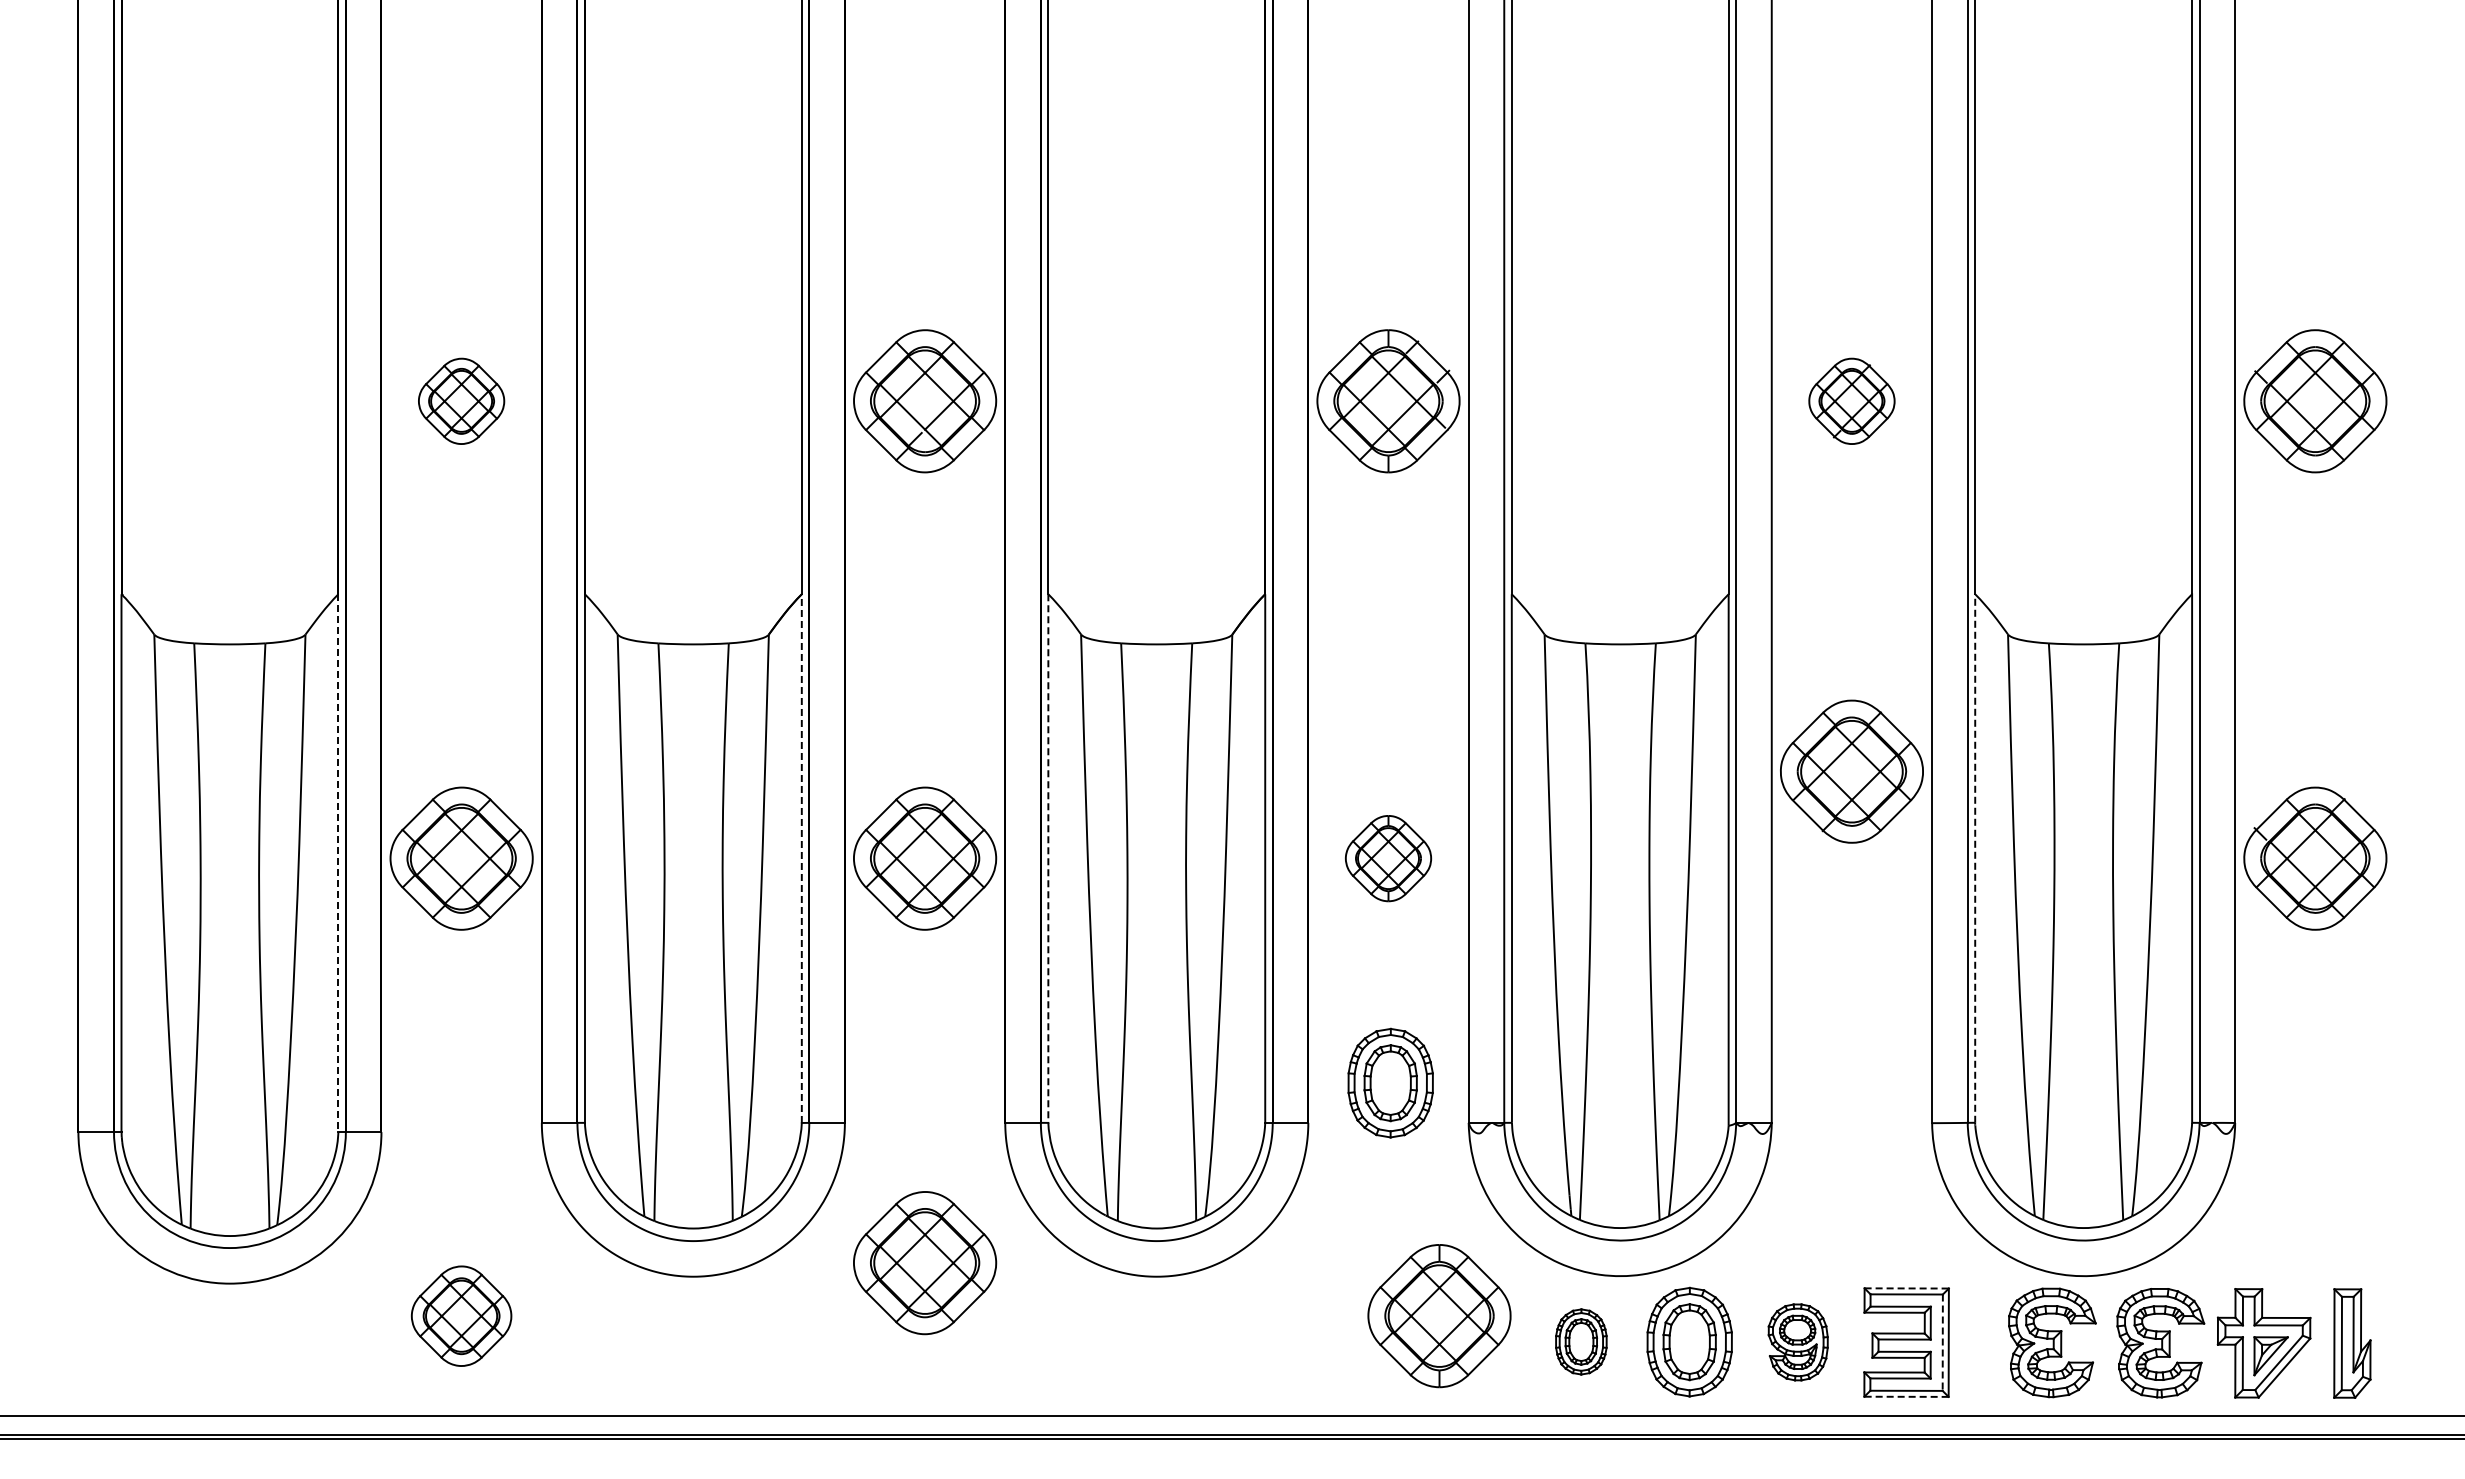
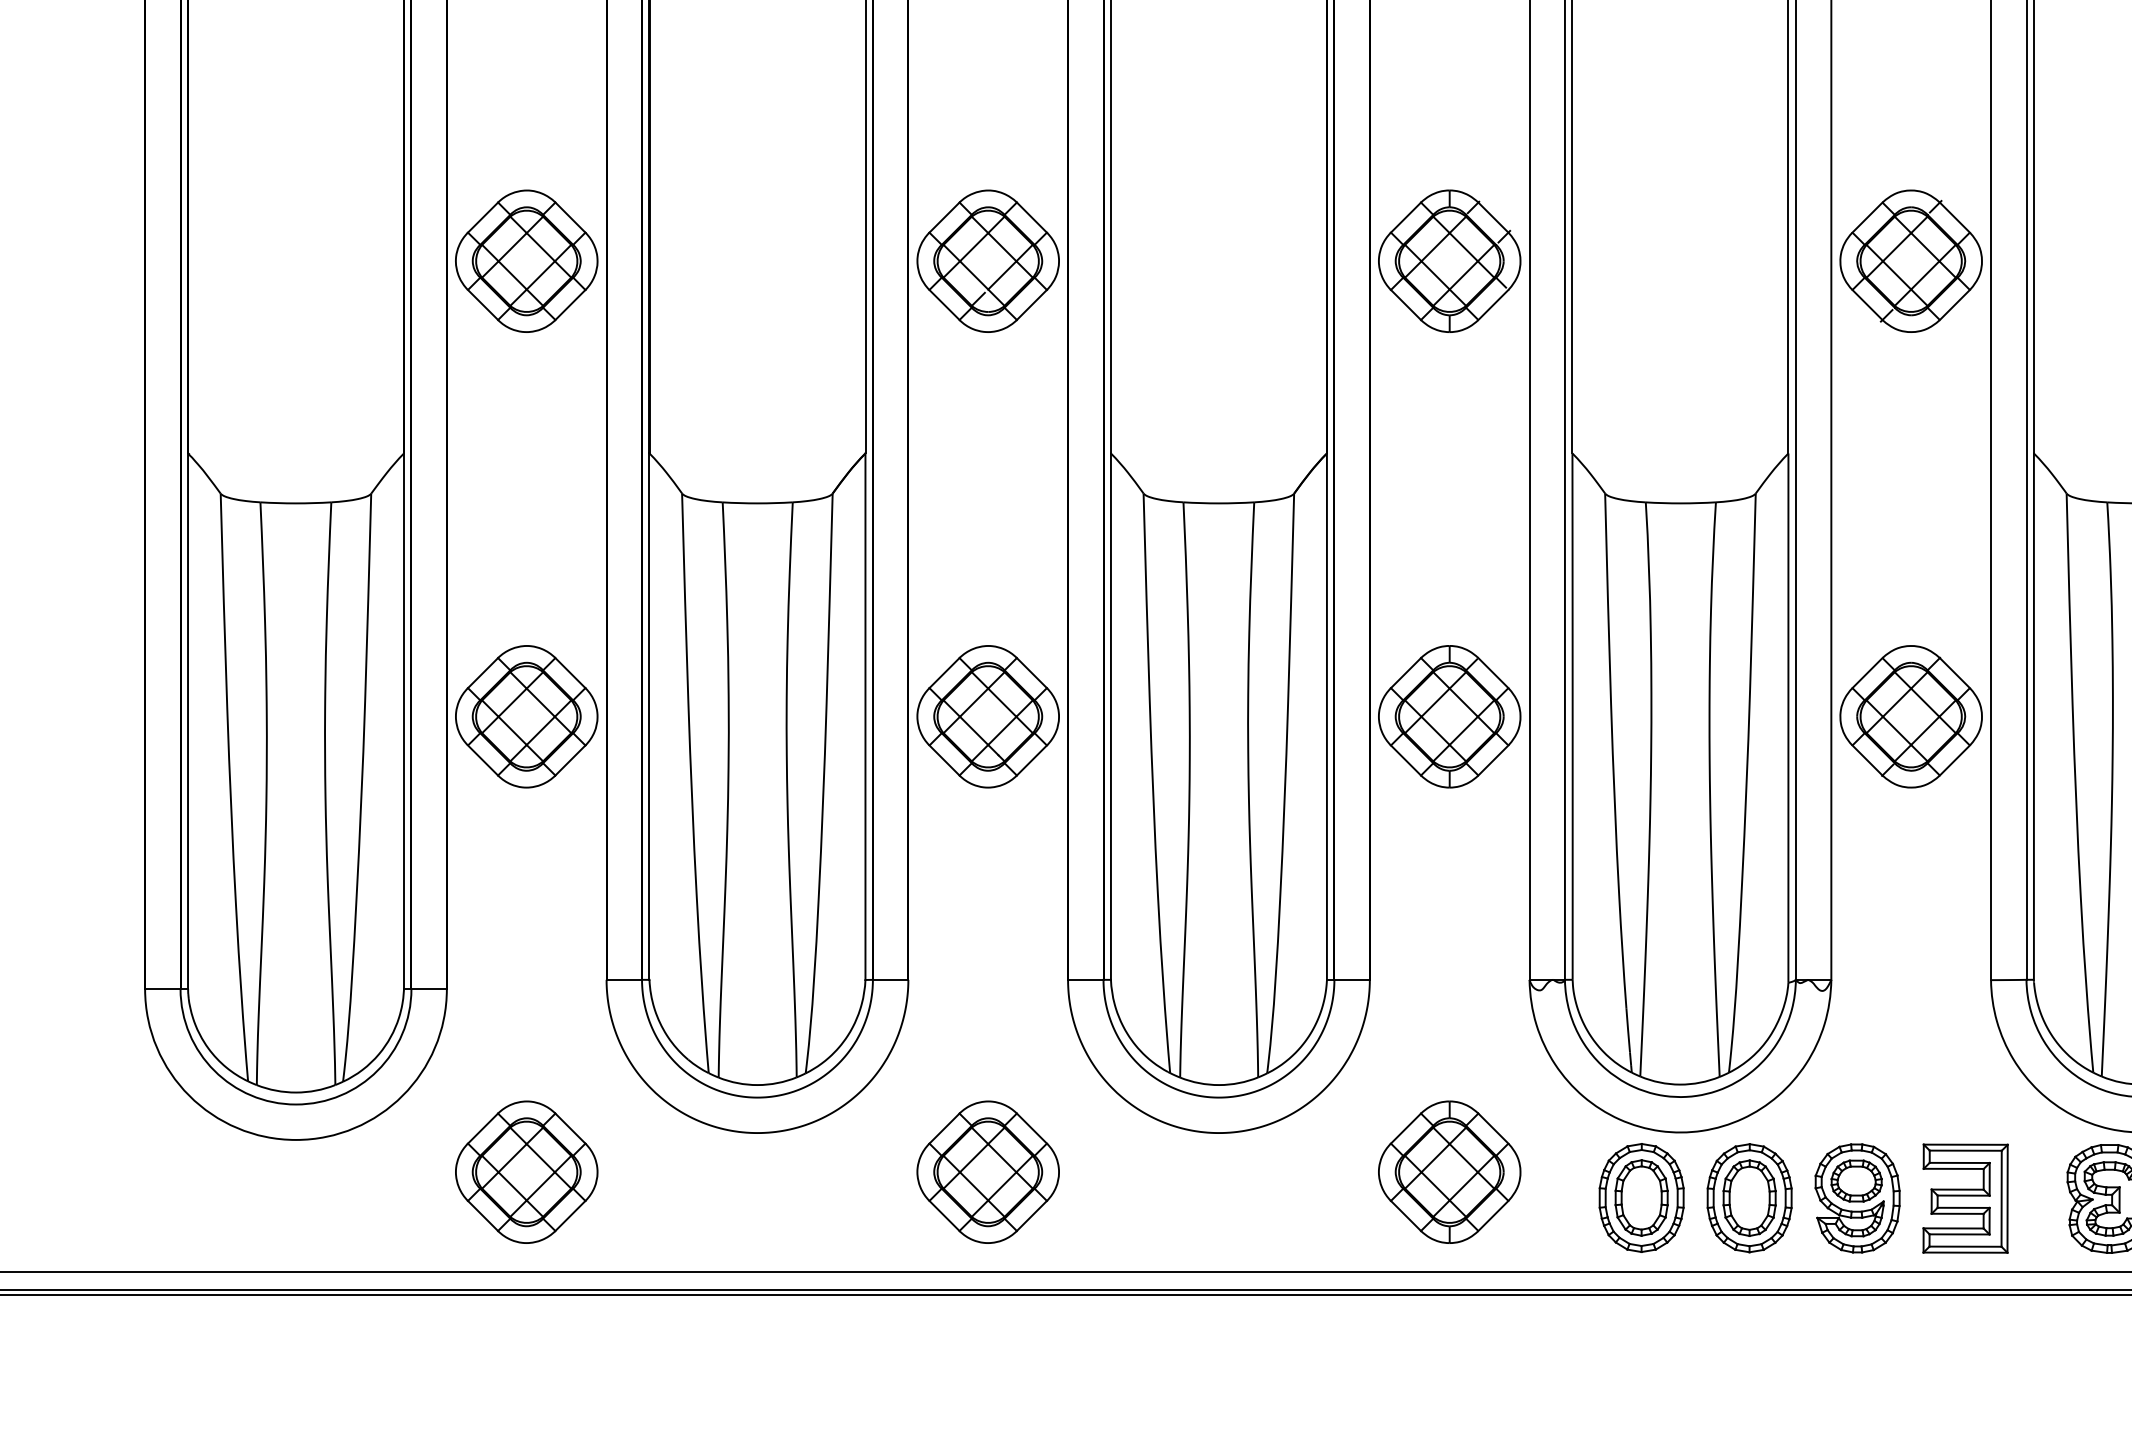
part: (461, 401) -> (526, 261), size x1.67
part: (1851, 401) -> (1910, 261), size x1.67
part: (1851, 771) -> (1910, 716), moved
line: (801, 858) -> (865, 716), dashed -> solid
part: (1388, 858) -> (1449, 716), size x1.67
line: (1975, 858) -> (2034, 716), dashed -> solid
line: (1048, 859) -> (1111, 717), dashed -> solid
line: (338, 863) -> (404, 721), dashed -> solid
part: (1390, 1082) -> (1451, 939), removed
part: (925, 1263) -> (988, 1172), moved
line: (1907, 1288) -> (1966, 1144), dashed -> solid
part: (461, 1316) -> (526, 1172), size x1.43
part: (1439, 1316) -> (1449, 1172), moved
part: (1581, 1341) -> (1641, 1197), size x1.67
part: (1798, 1342) -> (1857, 1198), size x1.43
line: (1942, 1343) -> (2001, 1199), dashed -> solid
line: (1906, 1396) -> (1965, 1252), dashed -> solid

